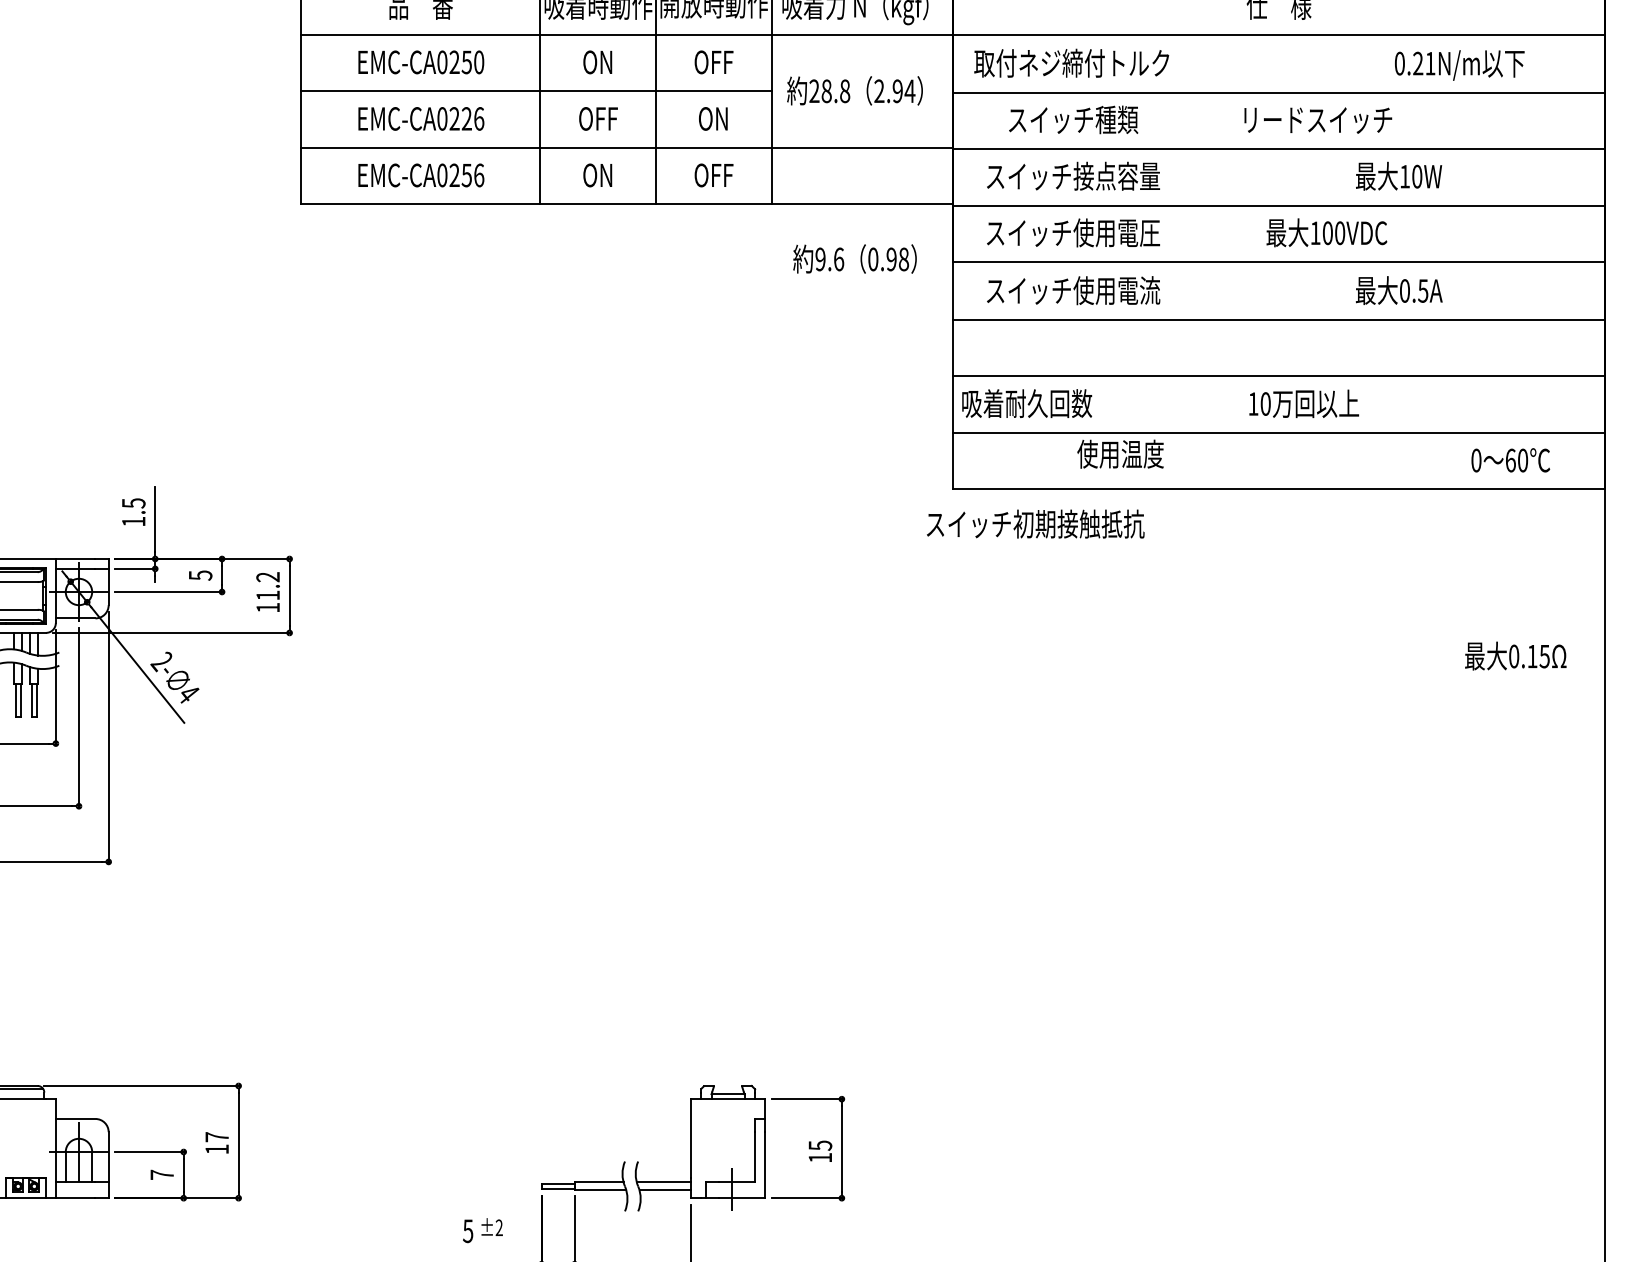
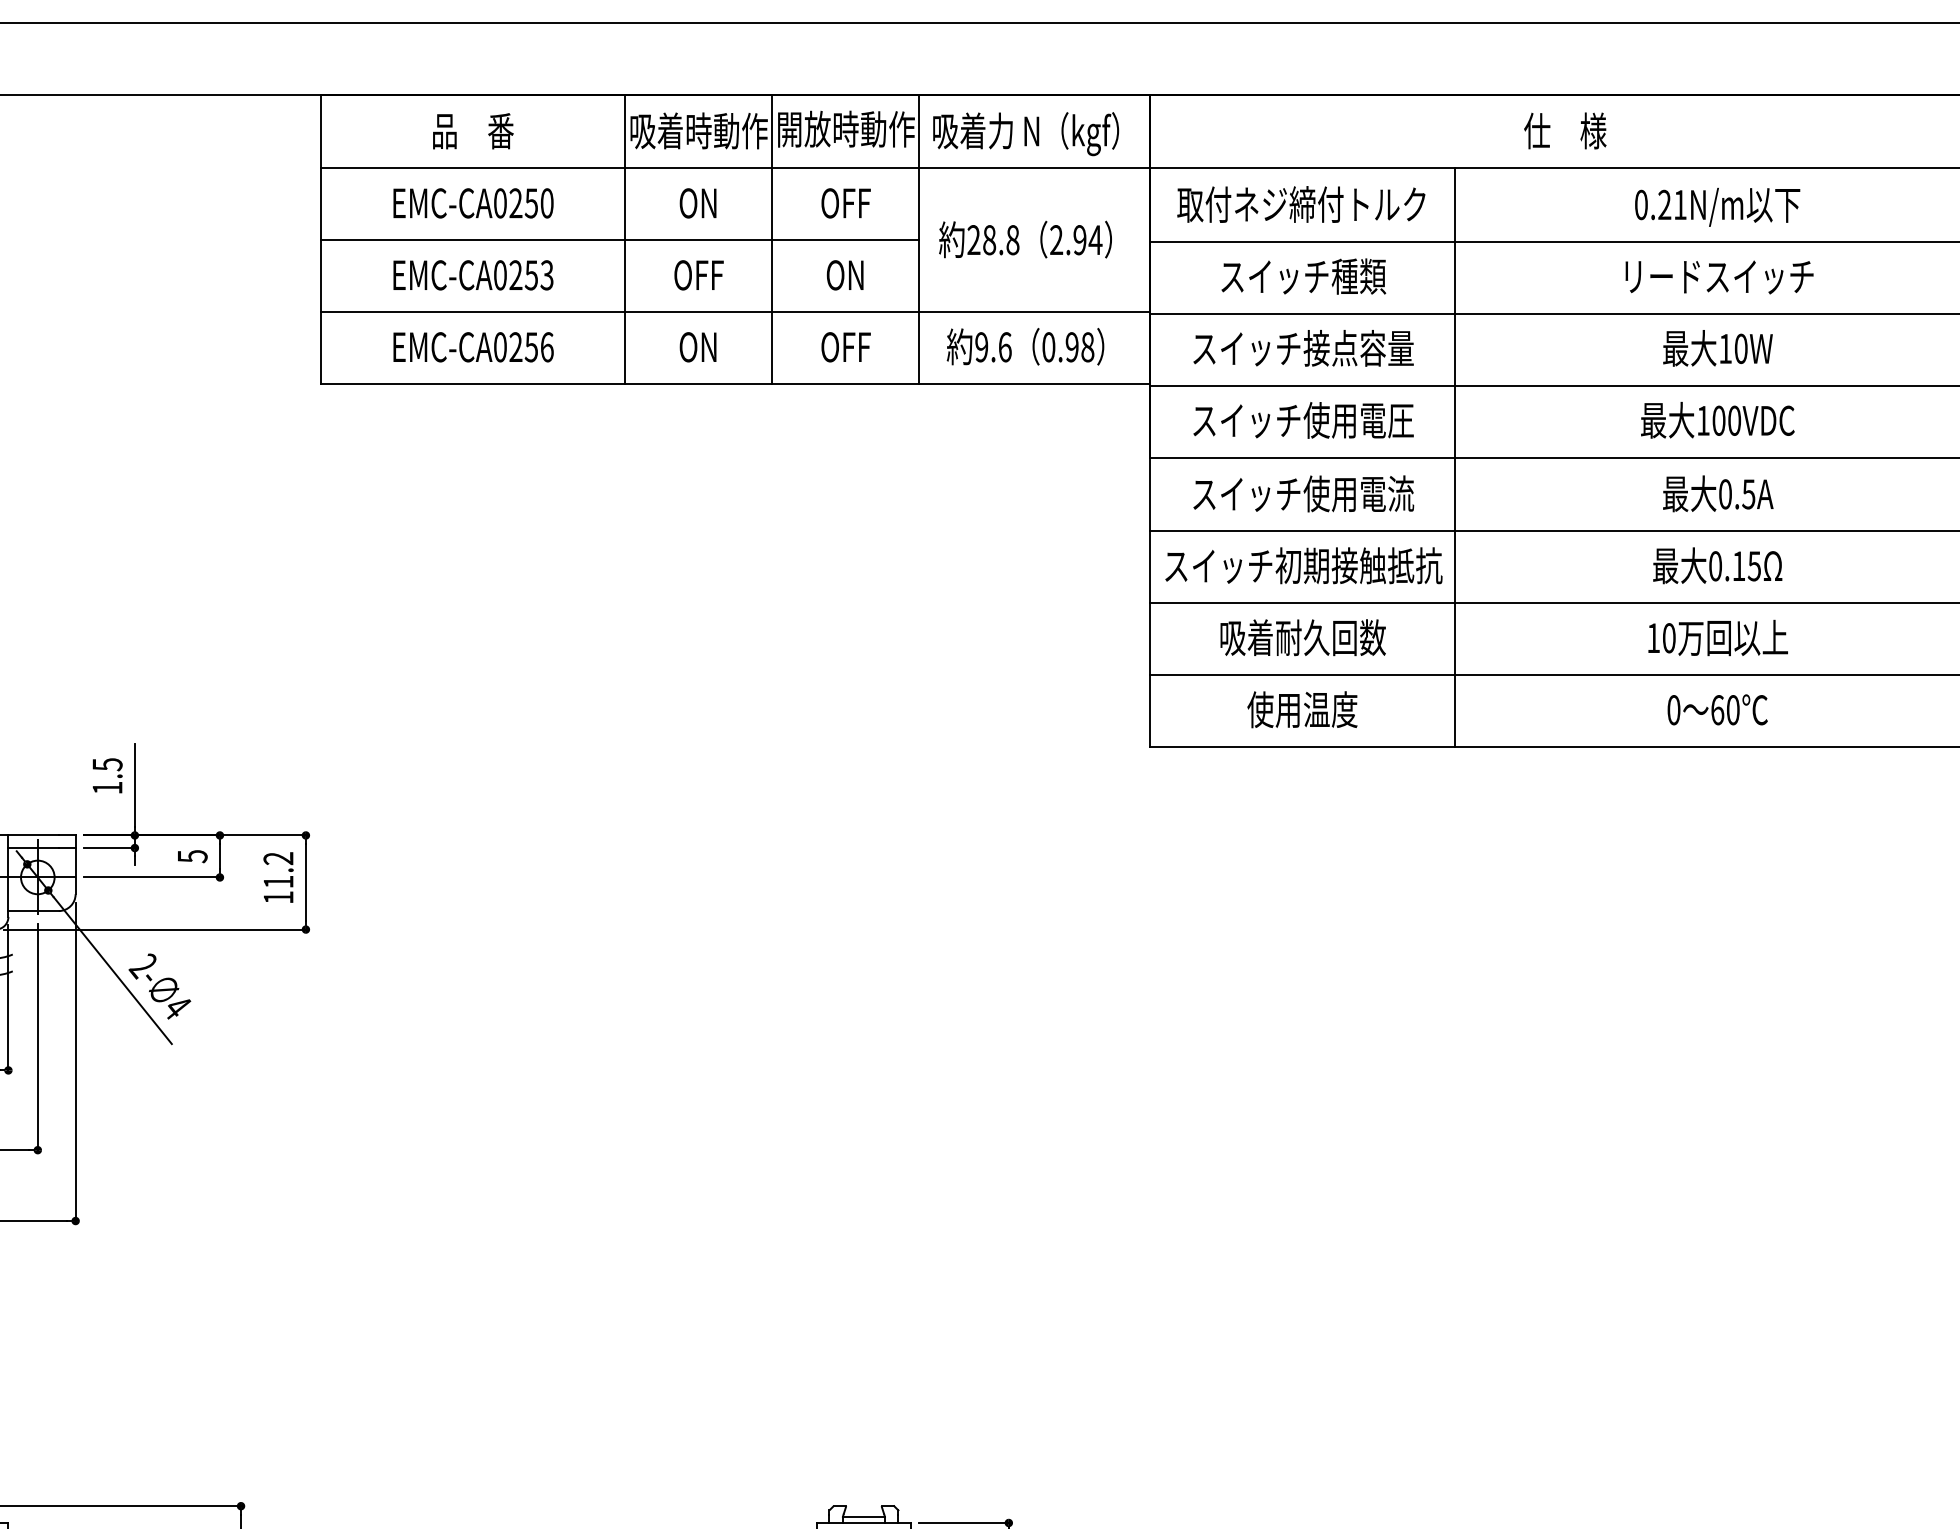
text: (1459, 65) -> (1717, 207), moved
text: (472, 118) -> (538, 274), EMC-CA0226 -> EMC-CA0253
text: (1318, 120) -> (1719, 277), moved
text: (1326, 232) -> (1717, 419), moved
text: (854, 258) -> (1024, 346), moved
line: (1192, 261) -> (1455, 456), added
text: (1027, 403) -> (1303, 637), moved
text: (1303, 403) -> (1717, 637), moved
text: (1120, 453) -> (1302, 708), moved
text: (1510, 460) -> (1717, 710), moved
text: (1035, 523) -> (1303, 564), moved
text: (1515, 655) -> (1717, 564), moved

